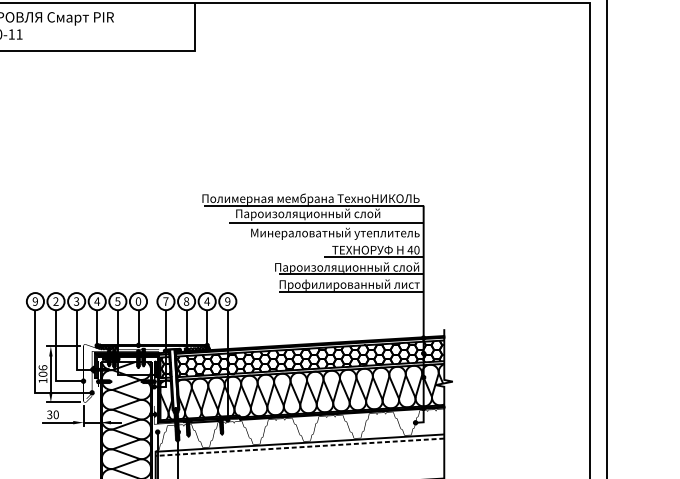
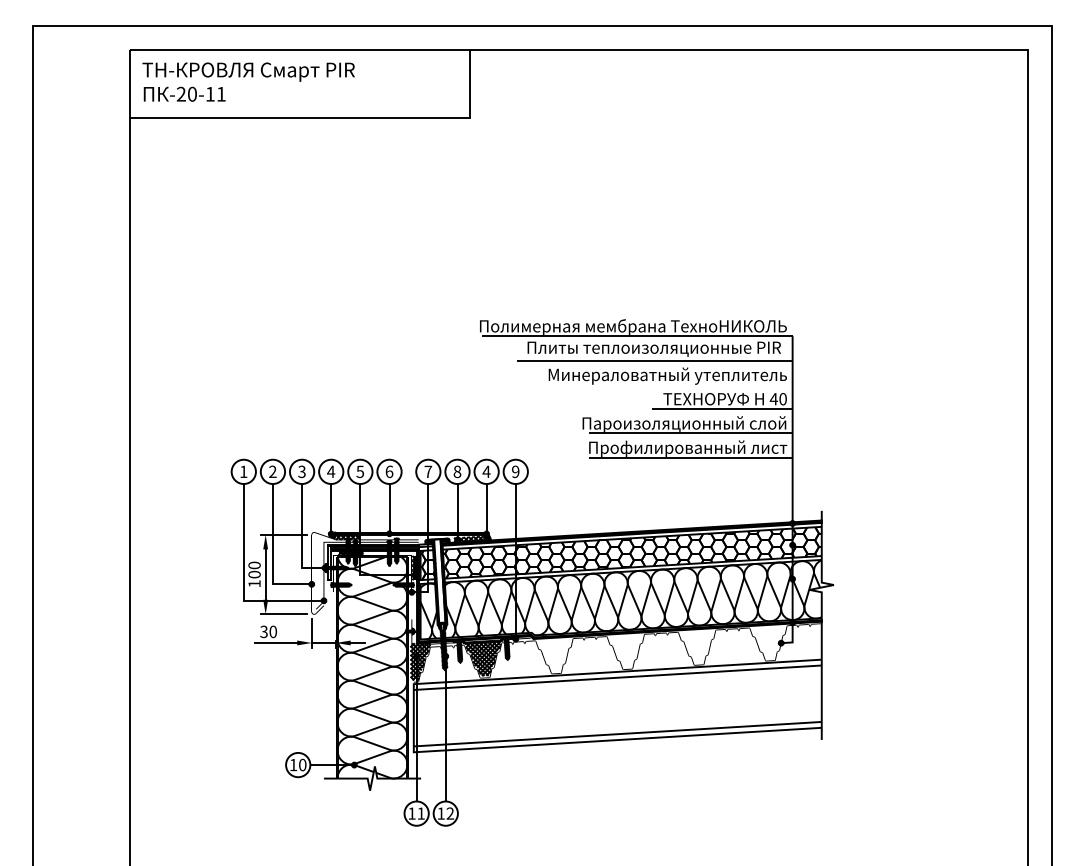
text: (329, 214) -> (659, 348), Пароизоляционный слой -> Плиты теплоизоляционные PIR
text: (35, 301) -> (243, 471), 9 -> 1
text: (138, 301) -> (389, 471), 0 -> 6
text: (42, 367) -> (254, 565), 106 -> 100
hatch: (204, 433) -> (482, 658), added
hatch: (160, 435) -> (420, 661), added
line: (299, 447) -> (617, 677), dashed -> solid

